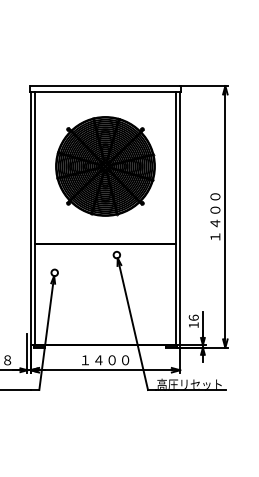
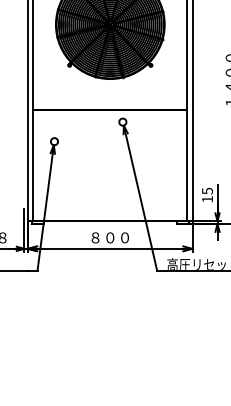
text: (193, 317) -> (207, 190), 16 -> 15
text: (105, 360) -> (110, 238), １４００ -> ８００

